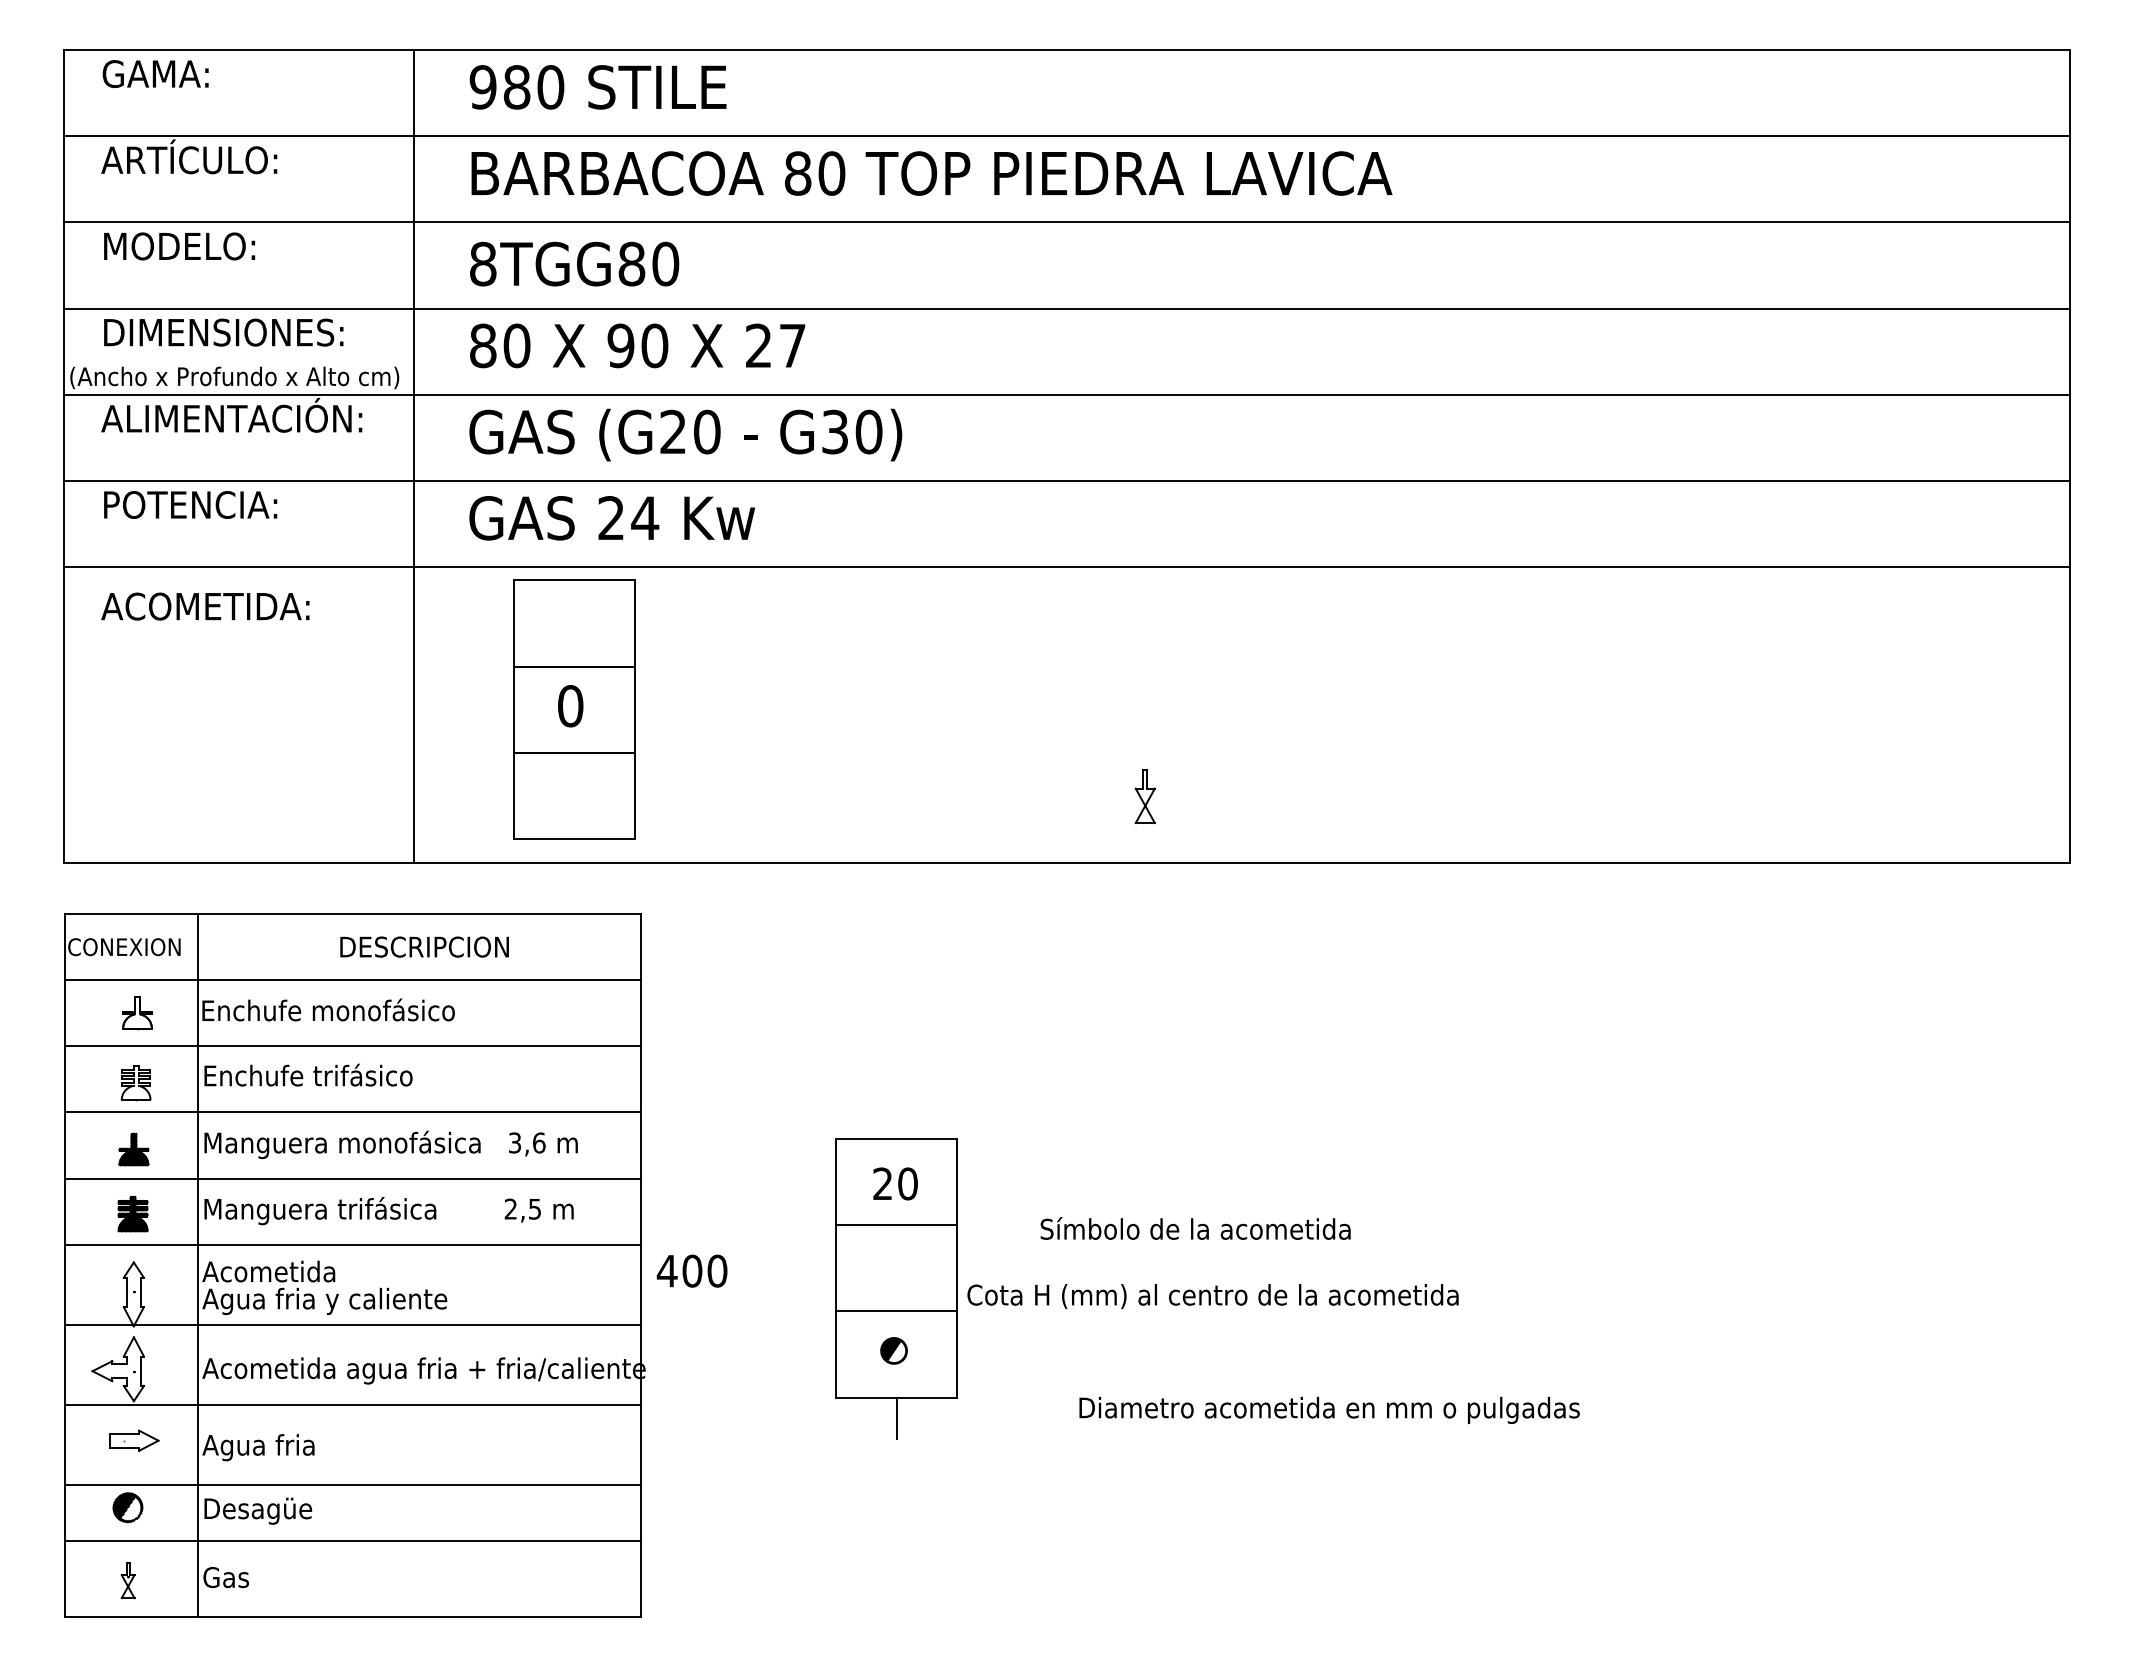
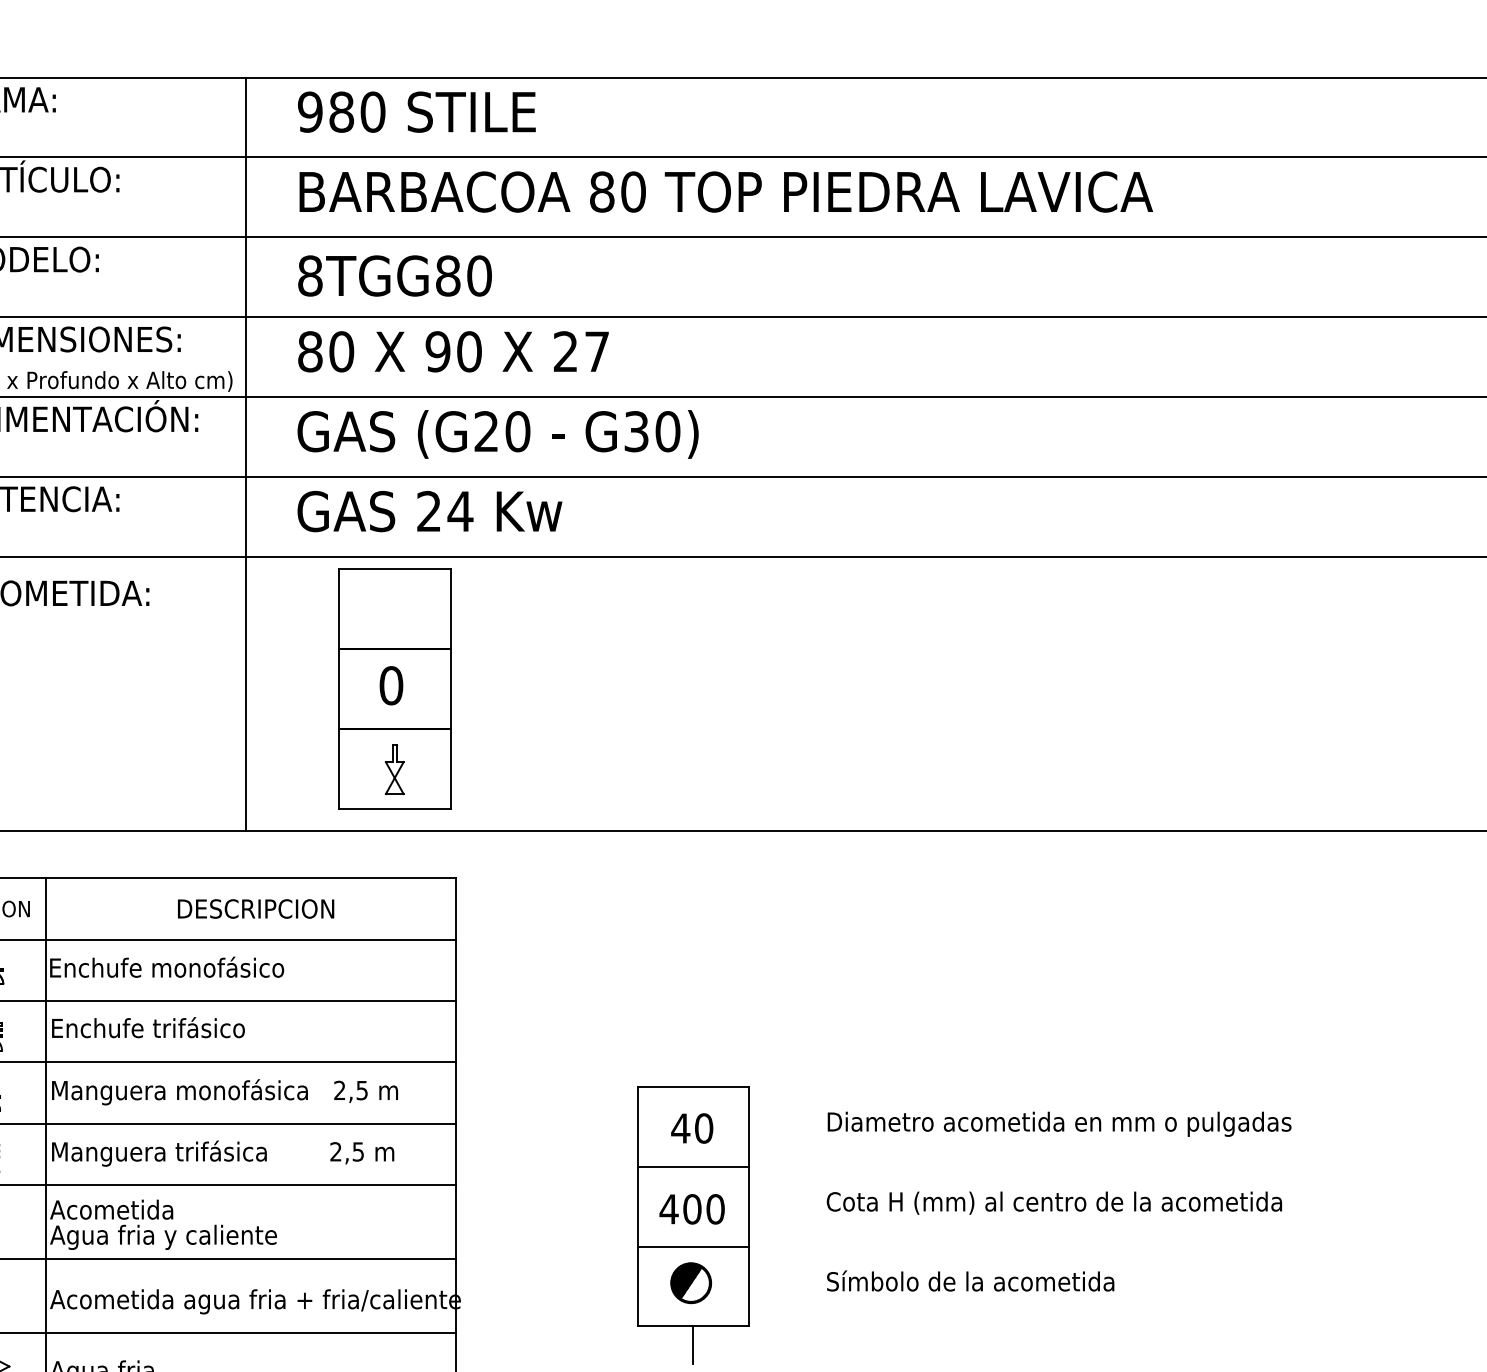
part: (1144, 796) -> (394, 769), moved
text: (527, 1142) -> (351, 1090), 3,6 -> 2,5
text: (882, 1183) -> (680, 1128), 20 -> 40
text: (1195, 1228) -> (970, 1281), moved
text: (691, 1270) -> (691, 1208), moved
text: (1212, 1296) -> (1053, 1203), moved
part: (893, 1350) -> (690, 1282), size x1.67
text: (1329, 1409) -> (1059, 1123), moved

